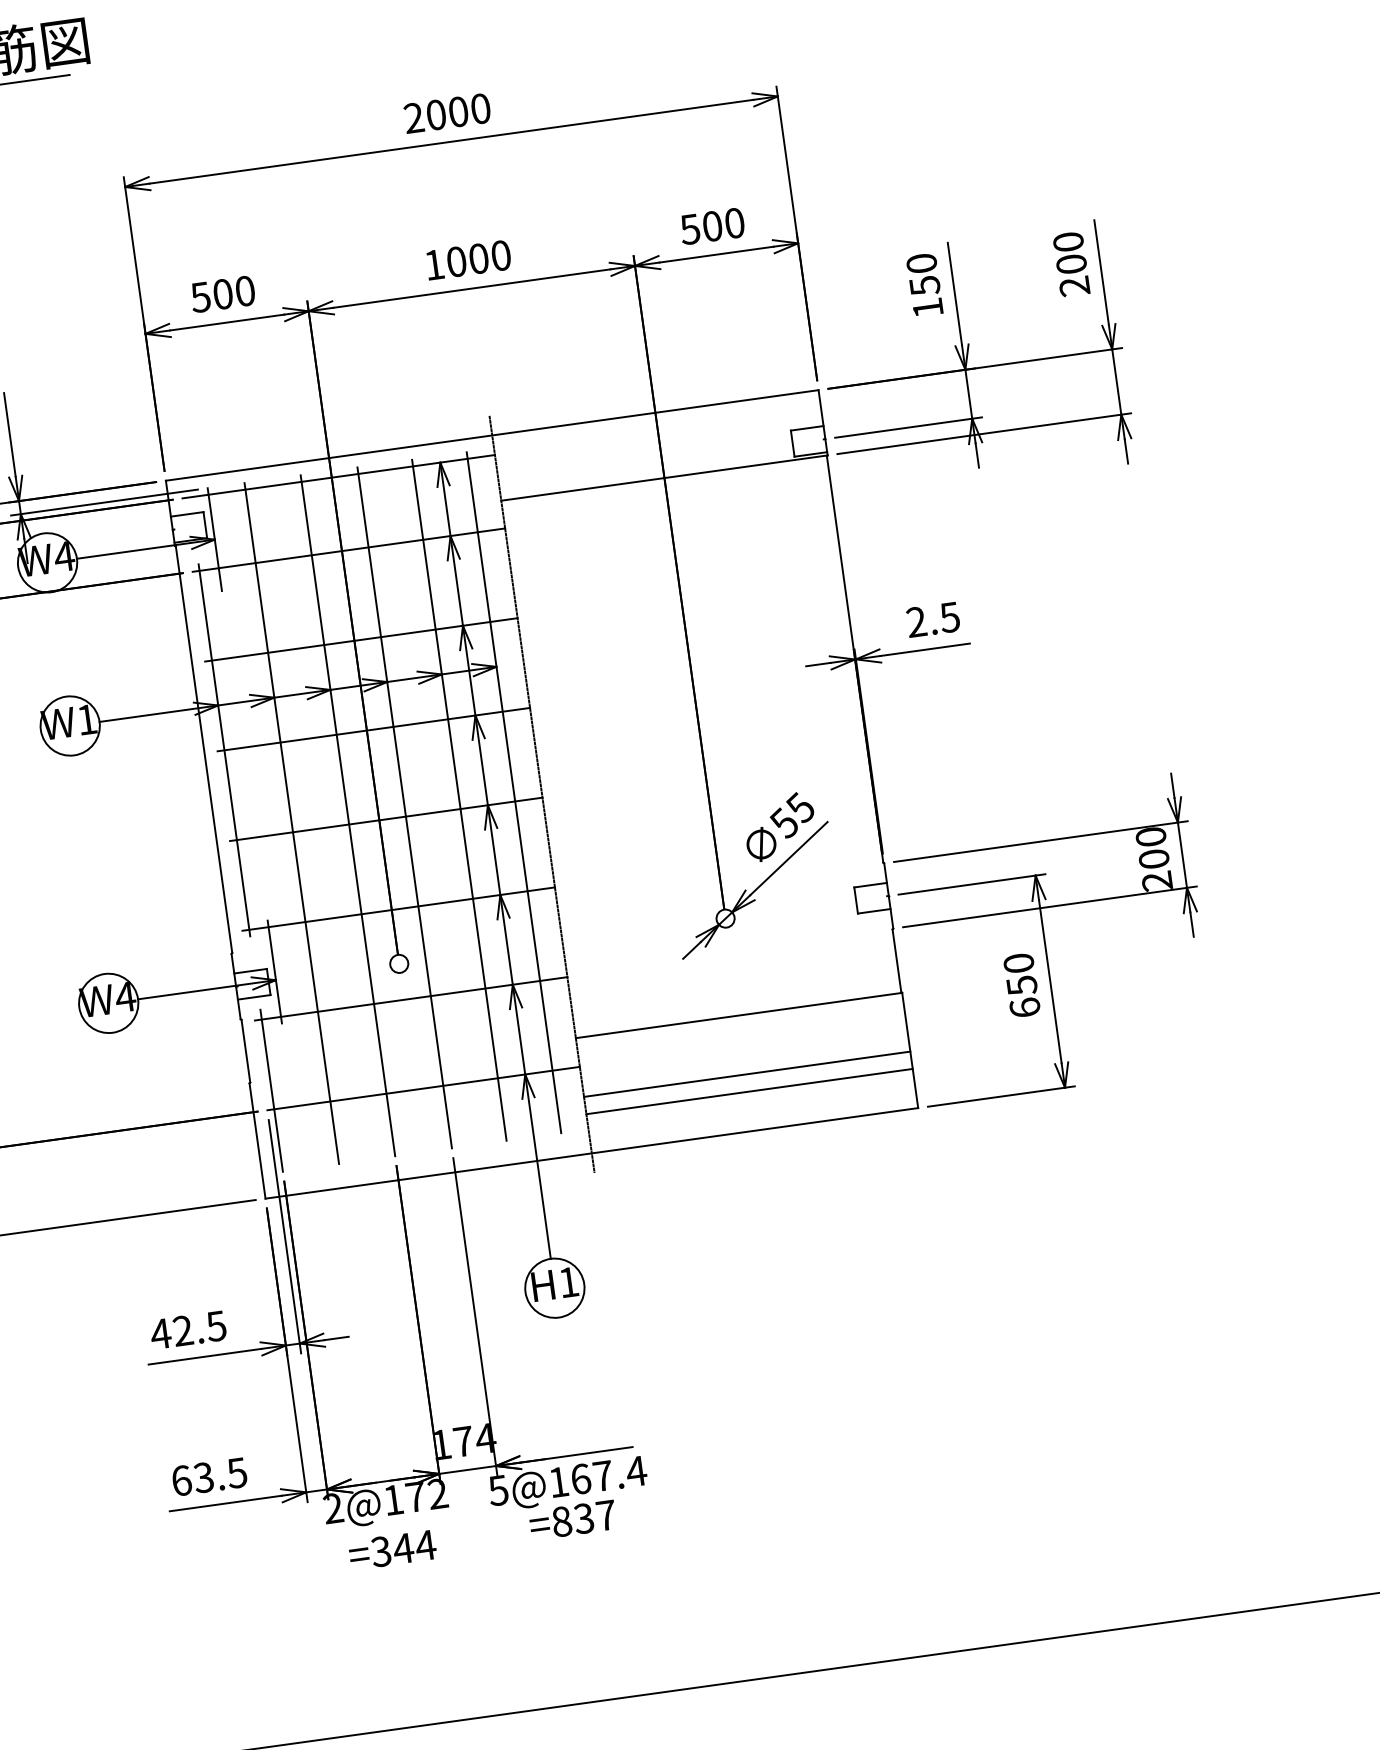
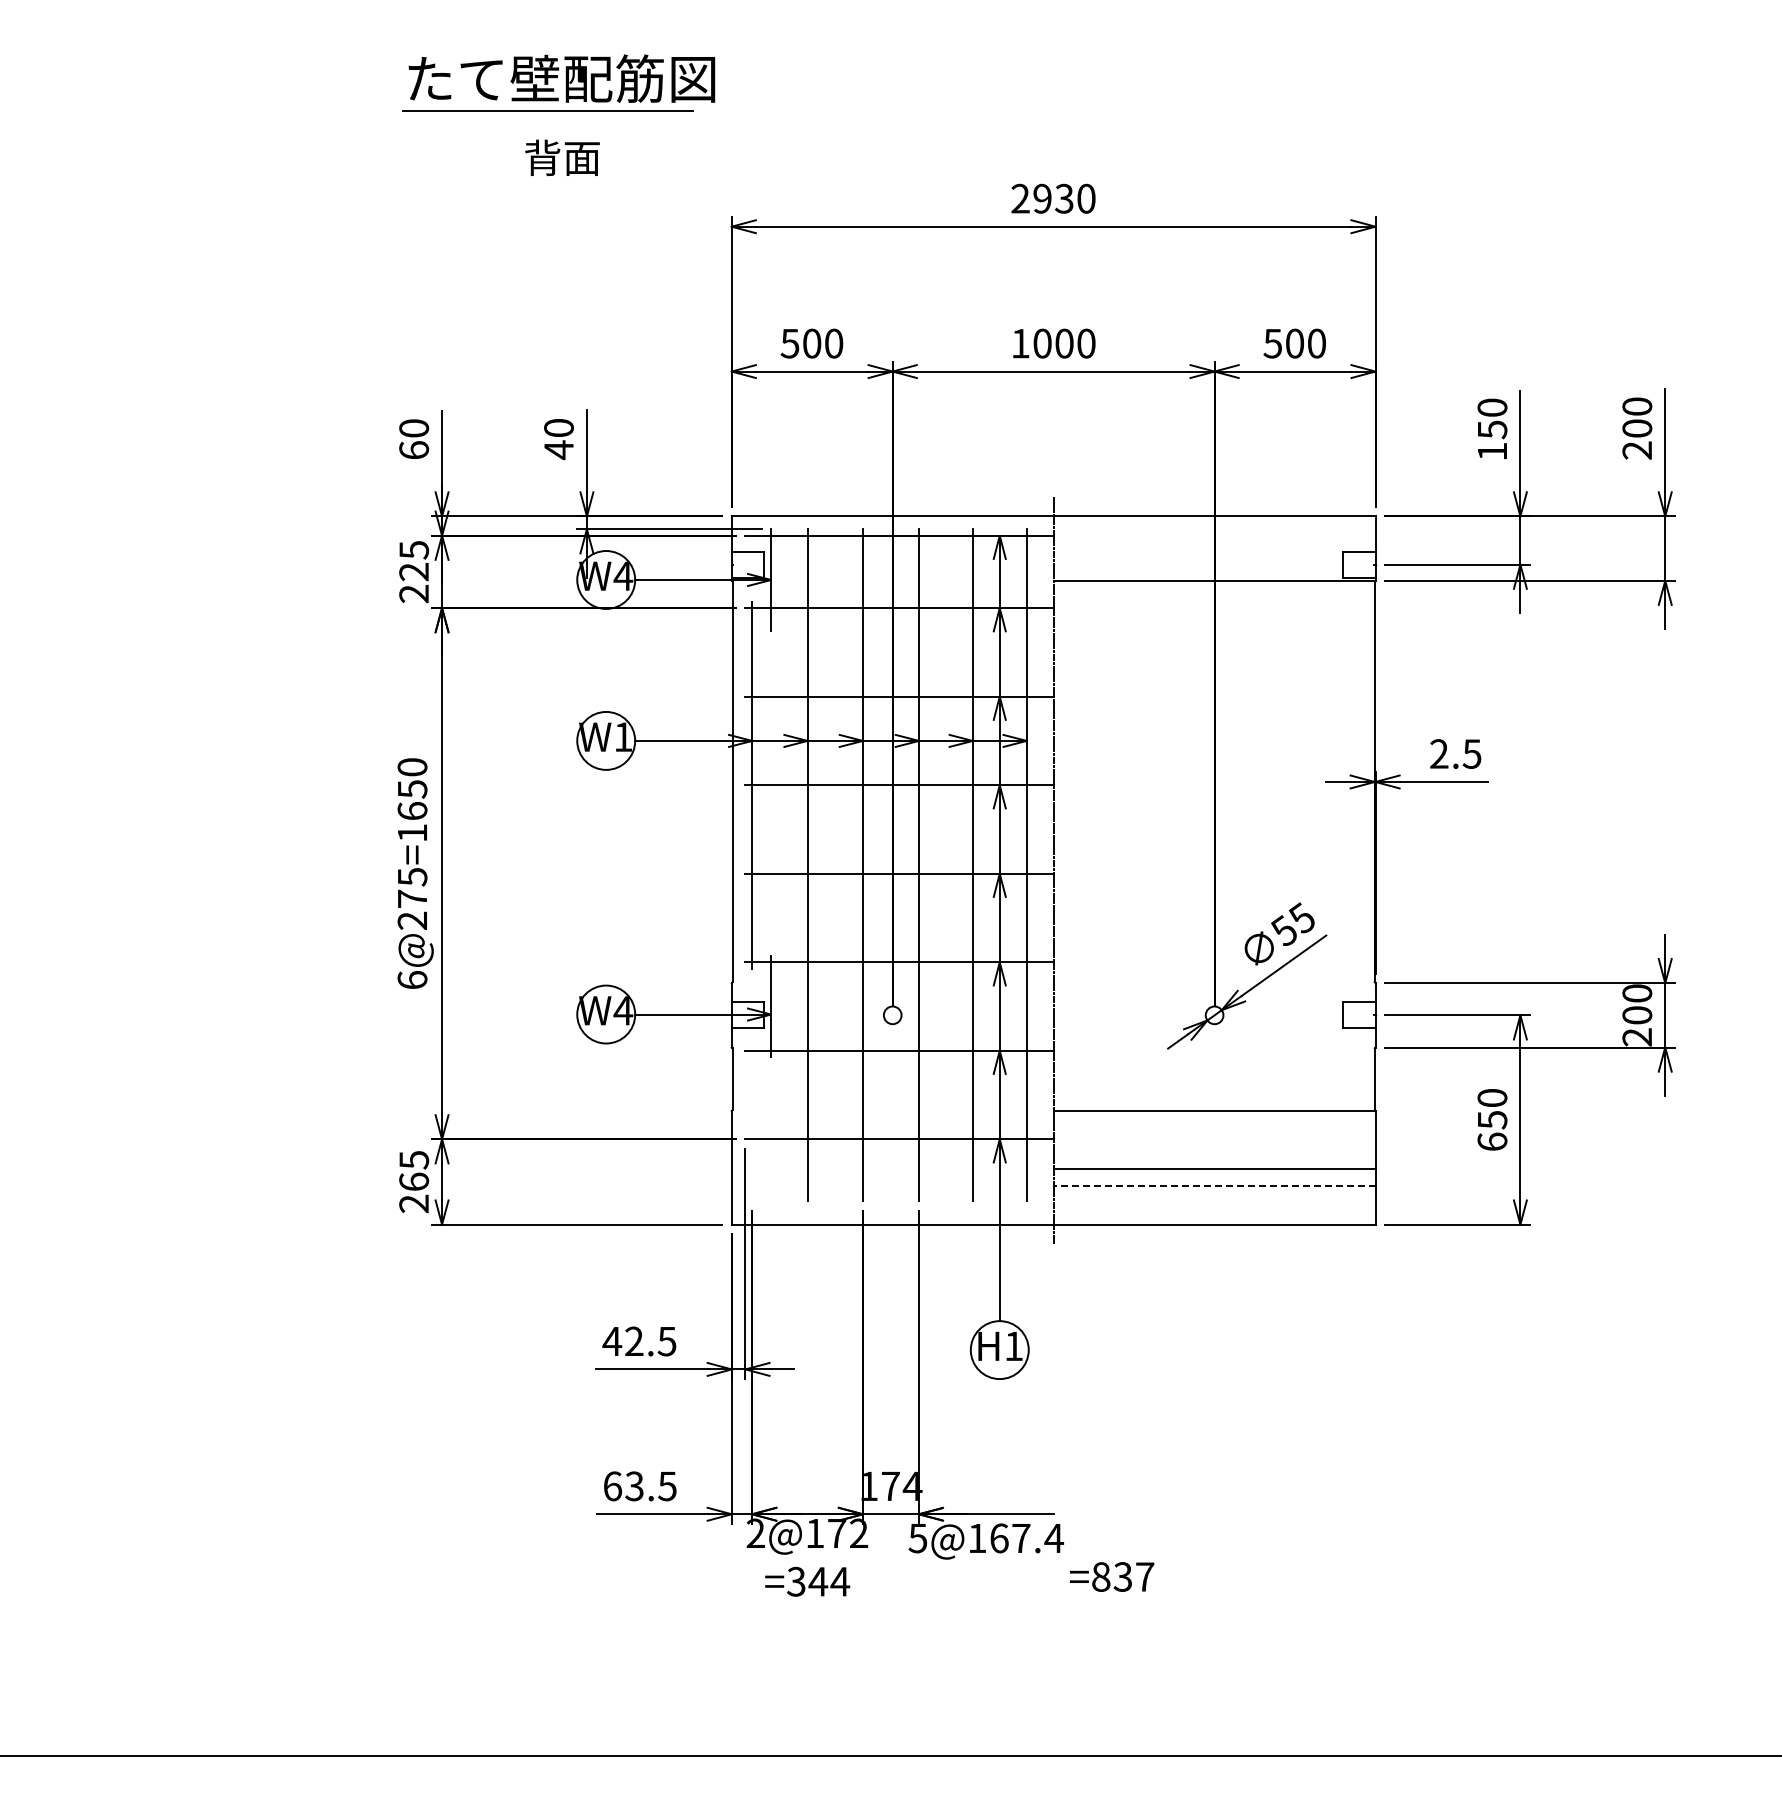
text: (447, 113) -> (1053, 198), 2000 -> 2930
line: (271, 1090) -> (752, 1120), removed
line: (749, 1091) -> (1214, 1185), solid -> dashed
text: (573, 1519) -> (1112, 1576), moved

